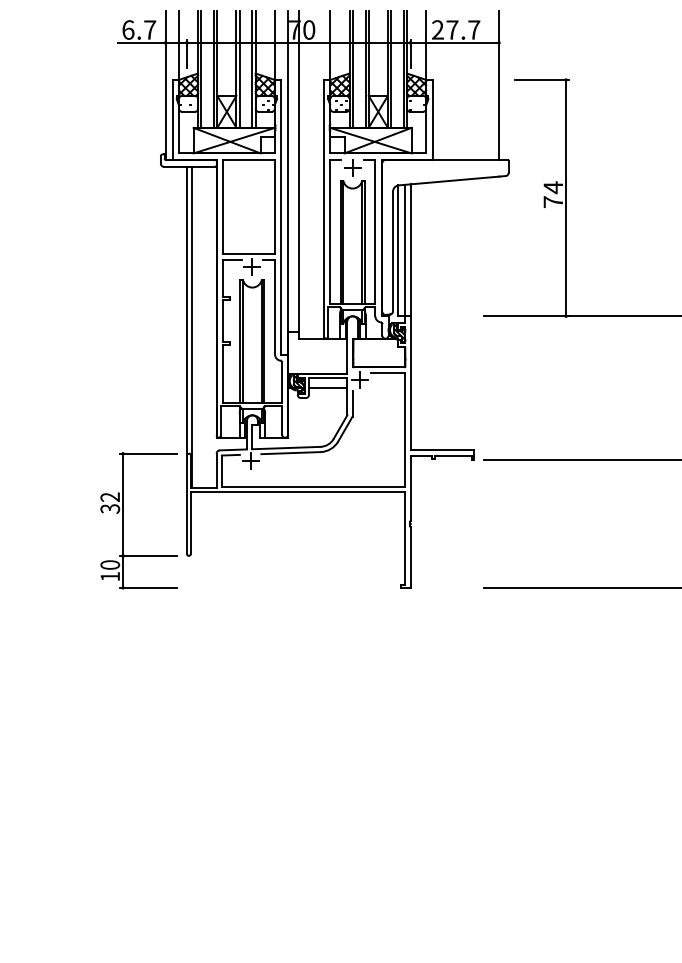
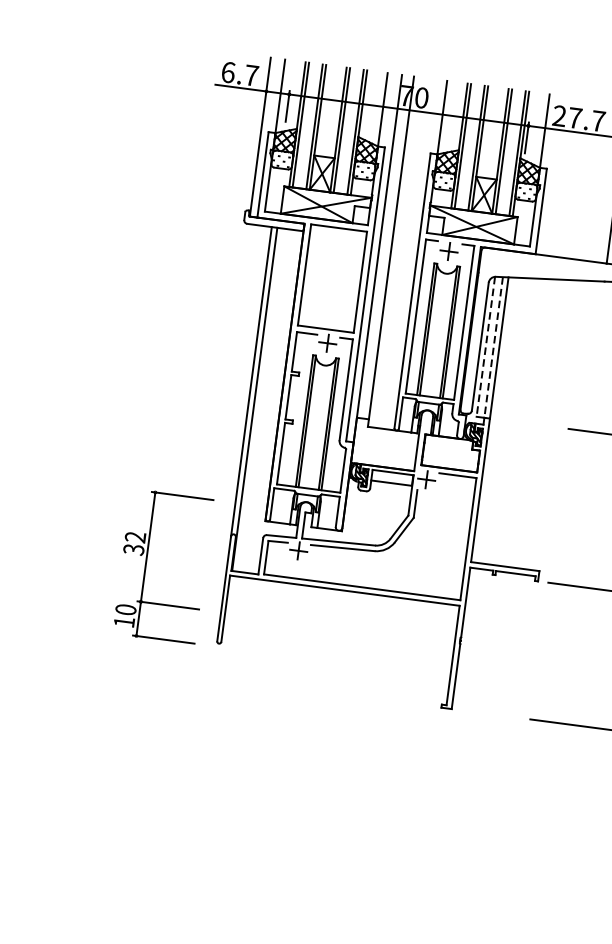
line: (405, 250) -> (493, 347), solid -> dashed
line: (398, 251) -> (486, 347), solid -> dashed
part: (123, 520) -> (146, 563), moved

